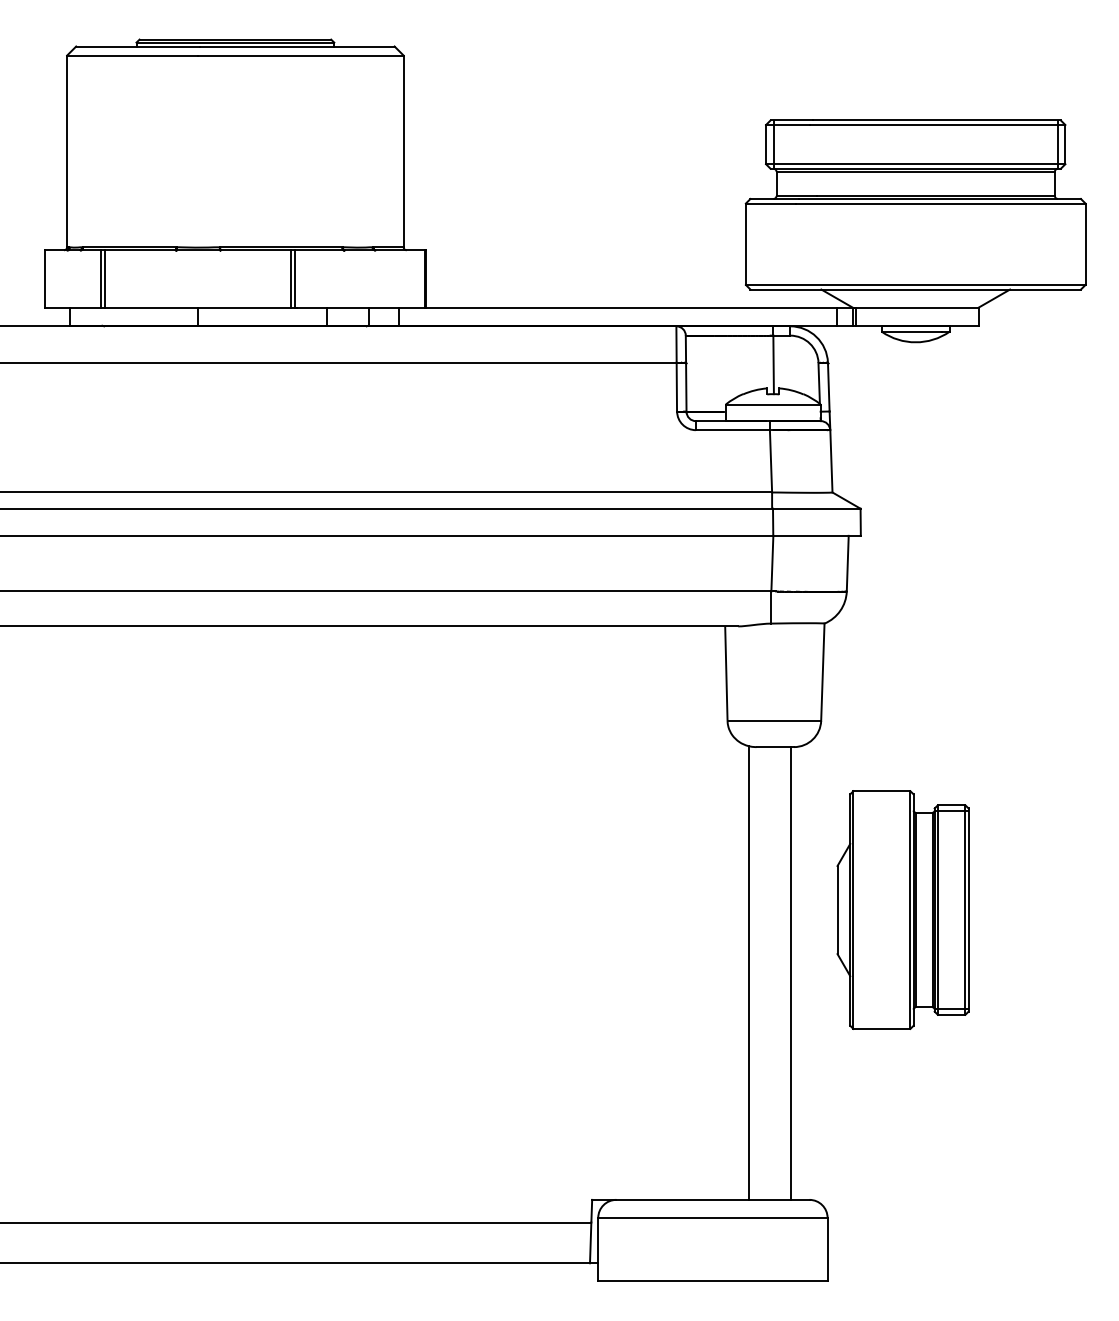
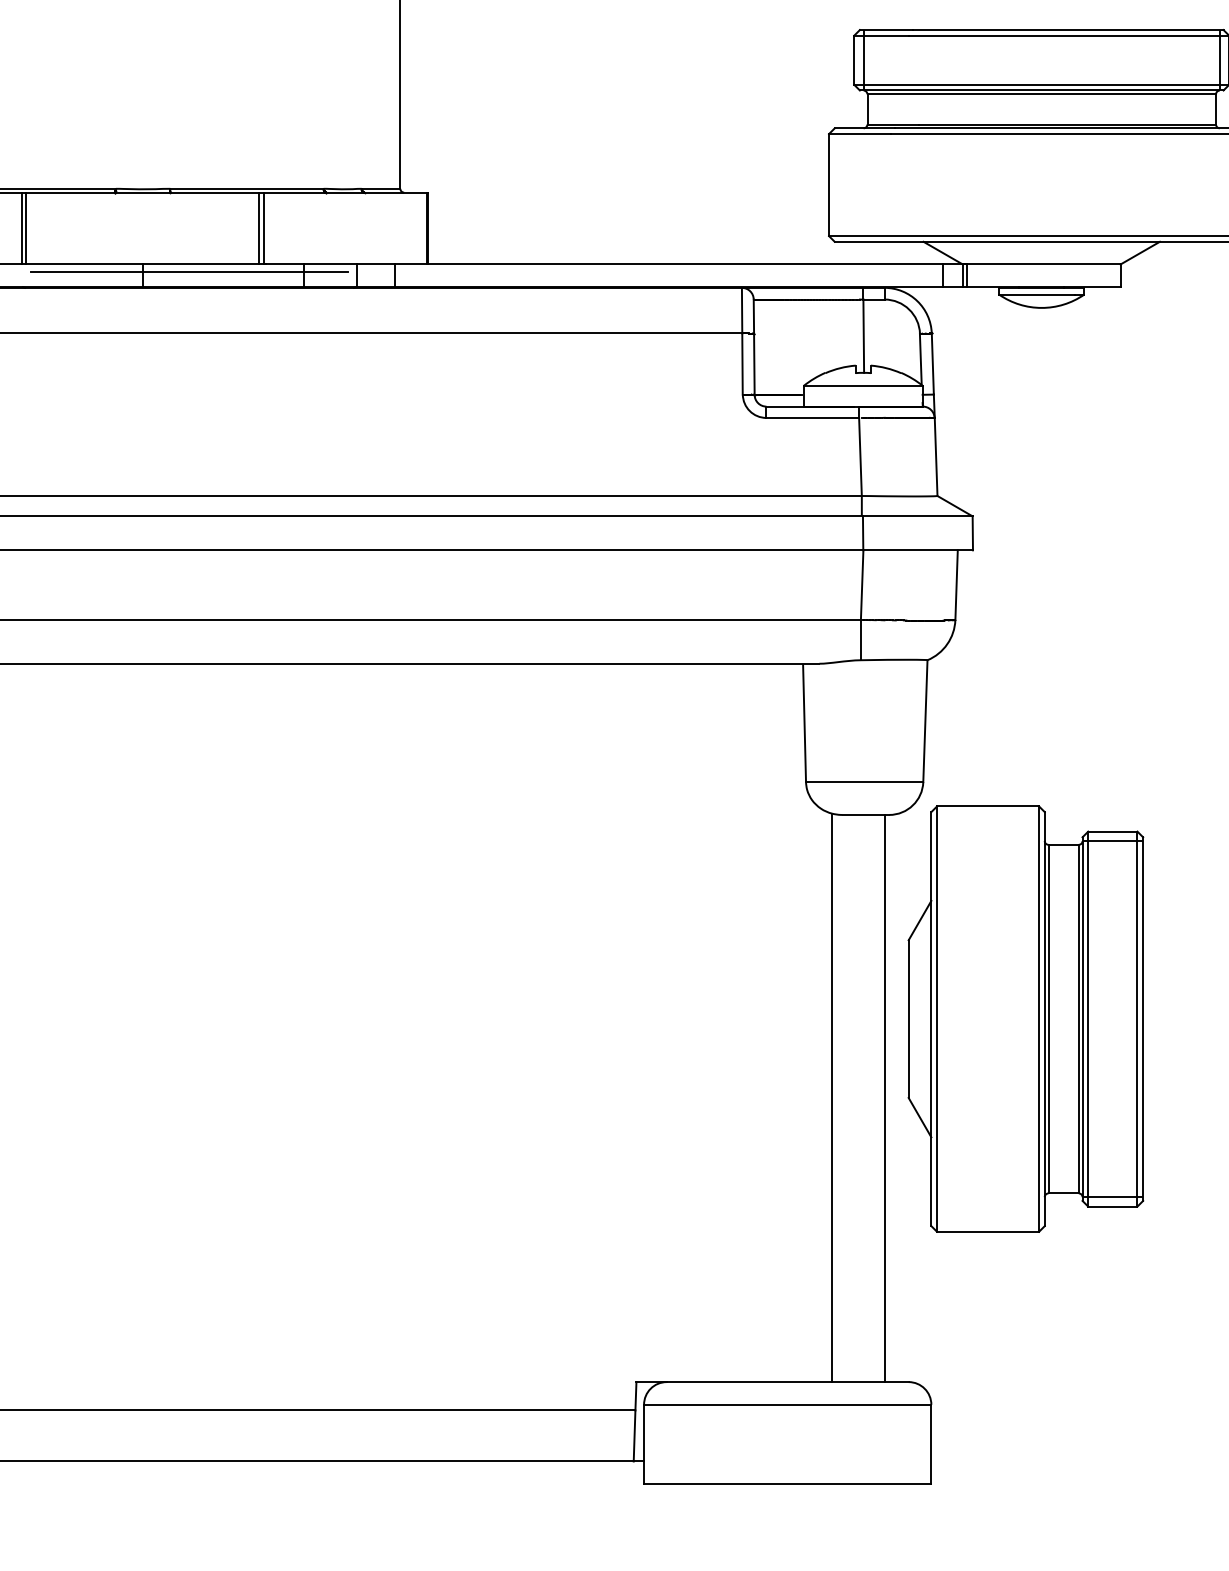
line: (235, 313) -> (189, 271), added
part: (902, 909) -> (1025, 1018), size x1.43

